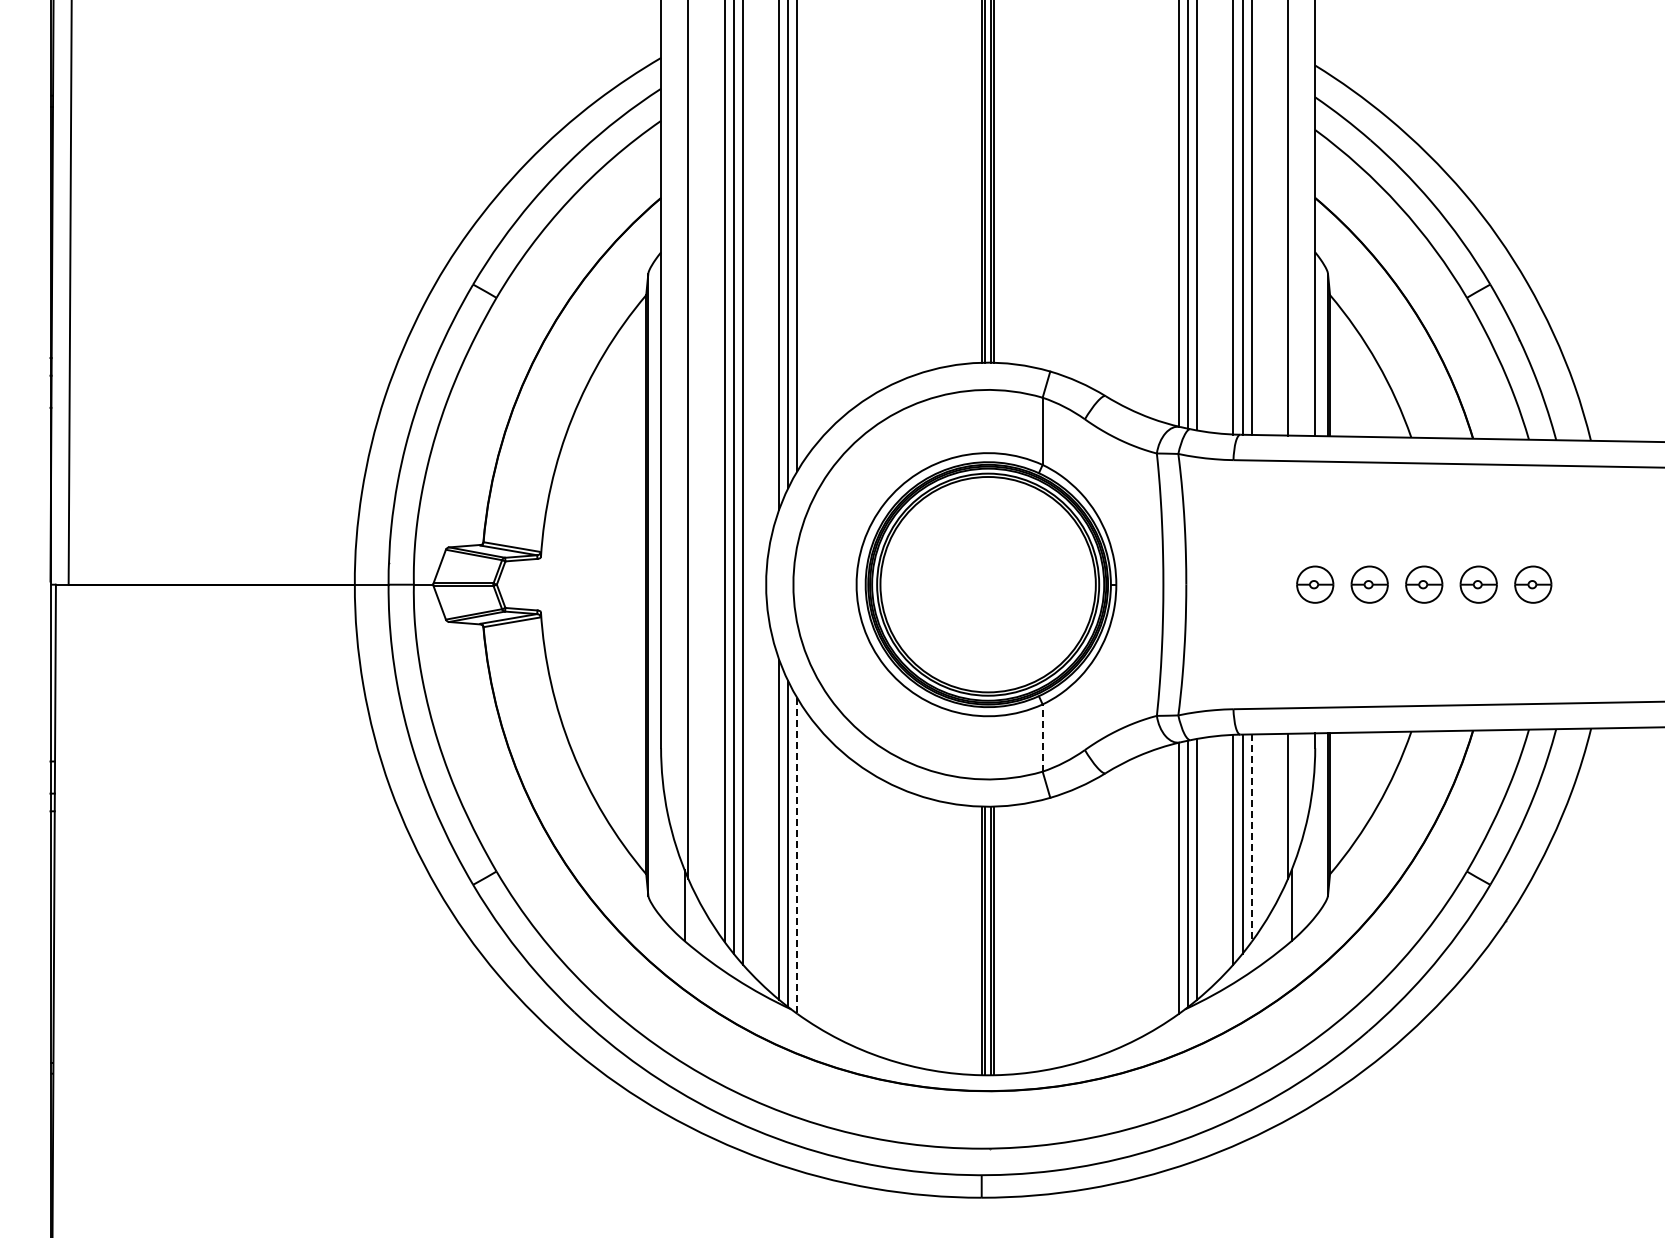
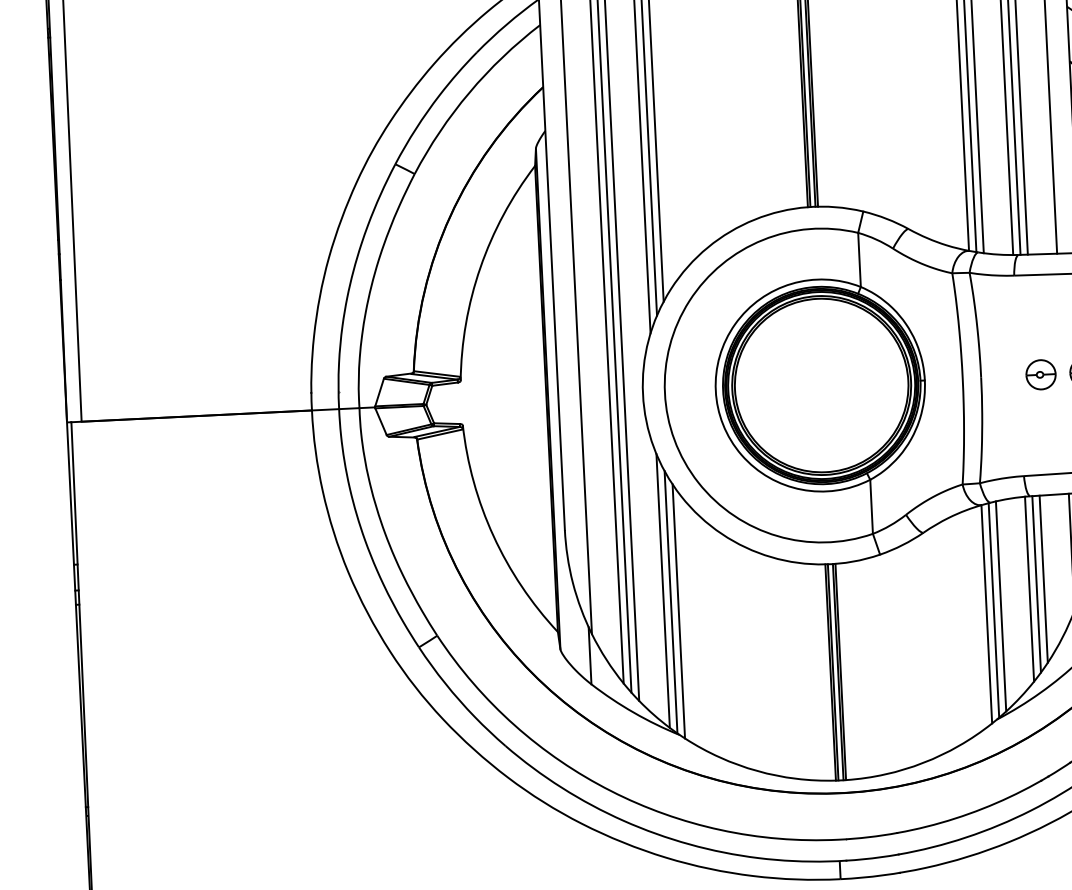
part: (1260, 584) -> (1040, 374), added
line: (1042, 738) -> (871, 507), dashed -> solid
line: (1251, 838) -> (1043, 579), dashed -> solid
line: (797, 856) -> (678, 611), dashed -> solid

